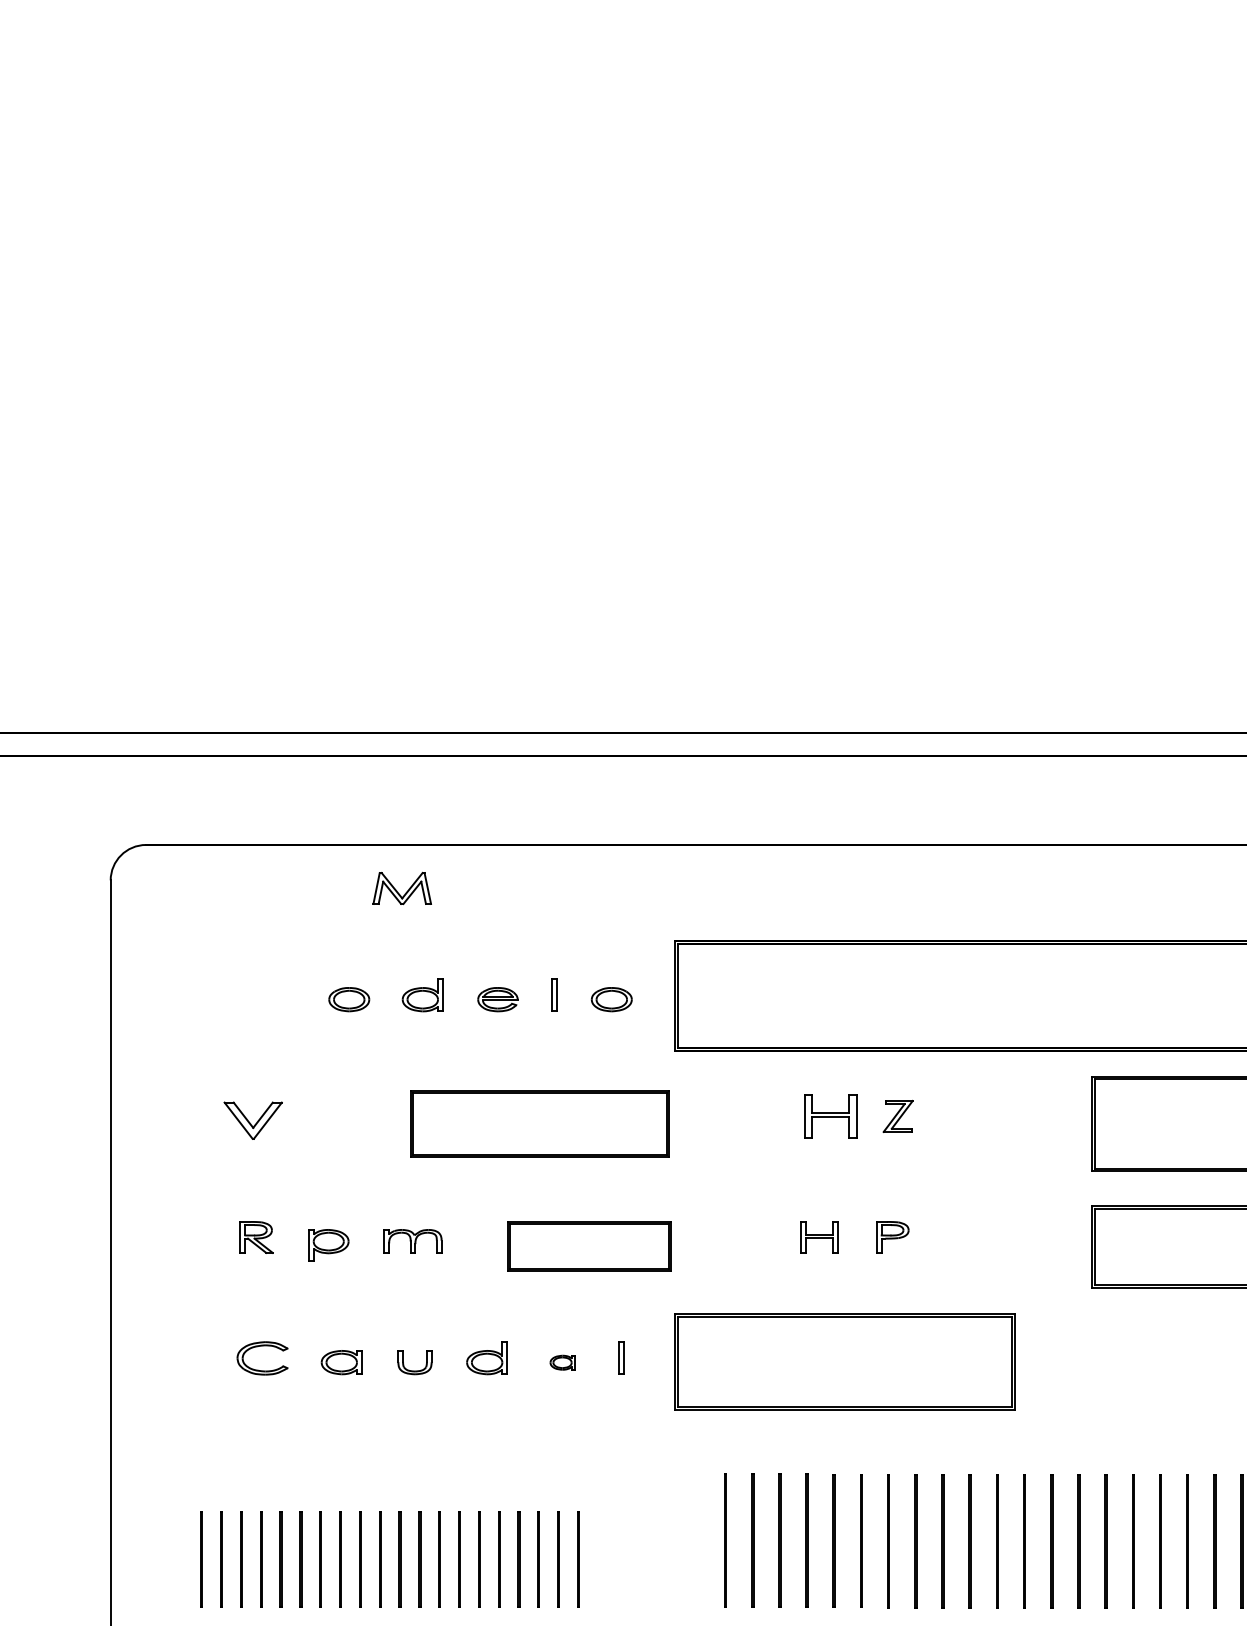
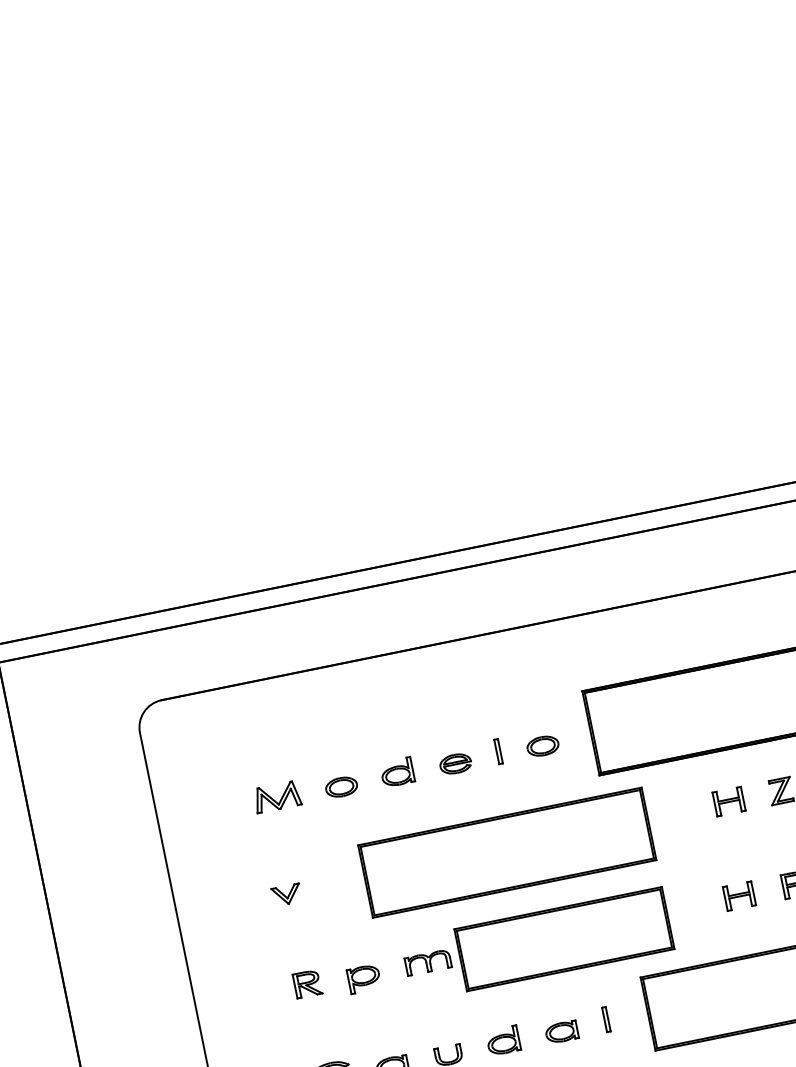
part: (401, 888) -> (276, 797), moved
part: (830, 1116) -> (728, 801), size x0.71
part: (253, 1120) -> (287, 894), size x0.62
part: (539, 1123) -> (506, 852), size x1.43
part: (589, 1246) -> (564, 939), size x1.67
part: (562, 1362) -> (561, 1032), size x1.67

